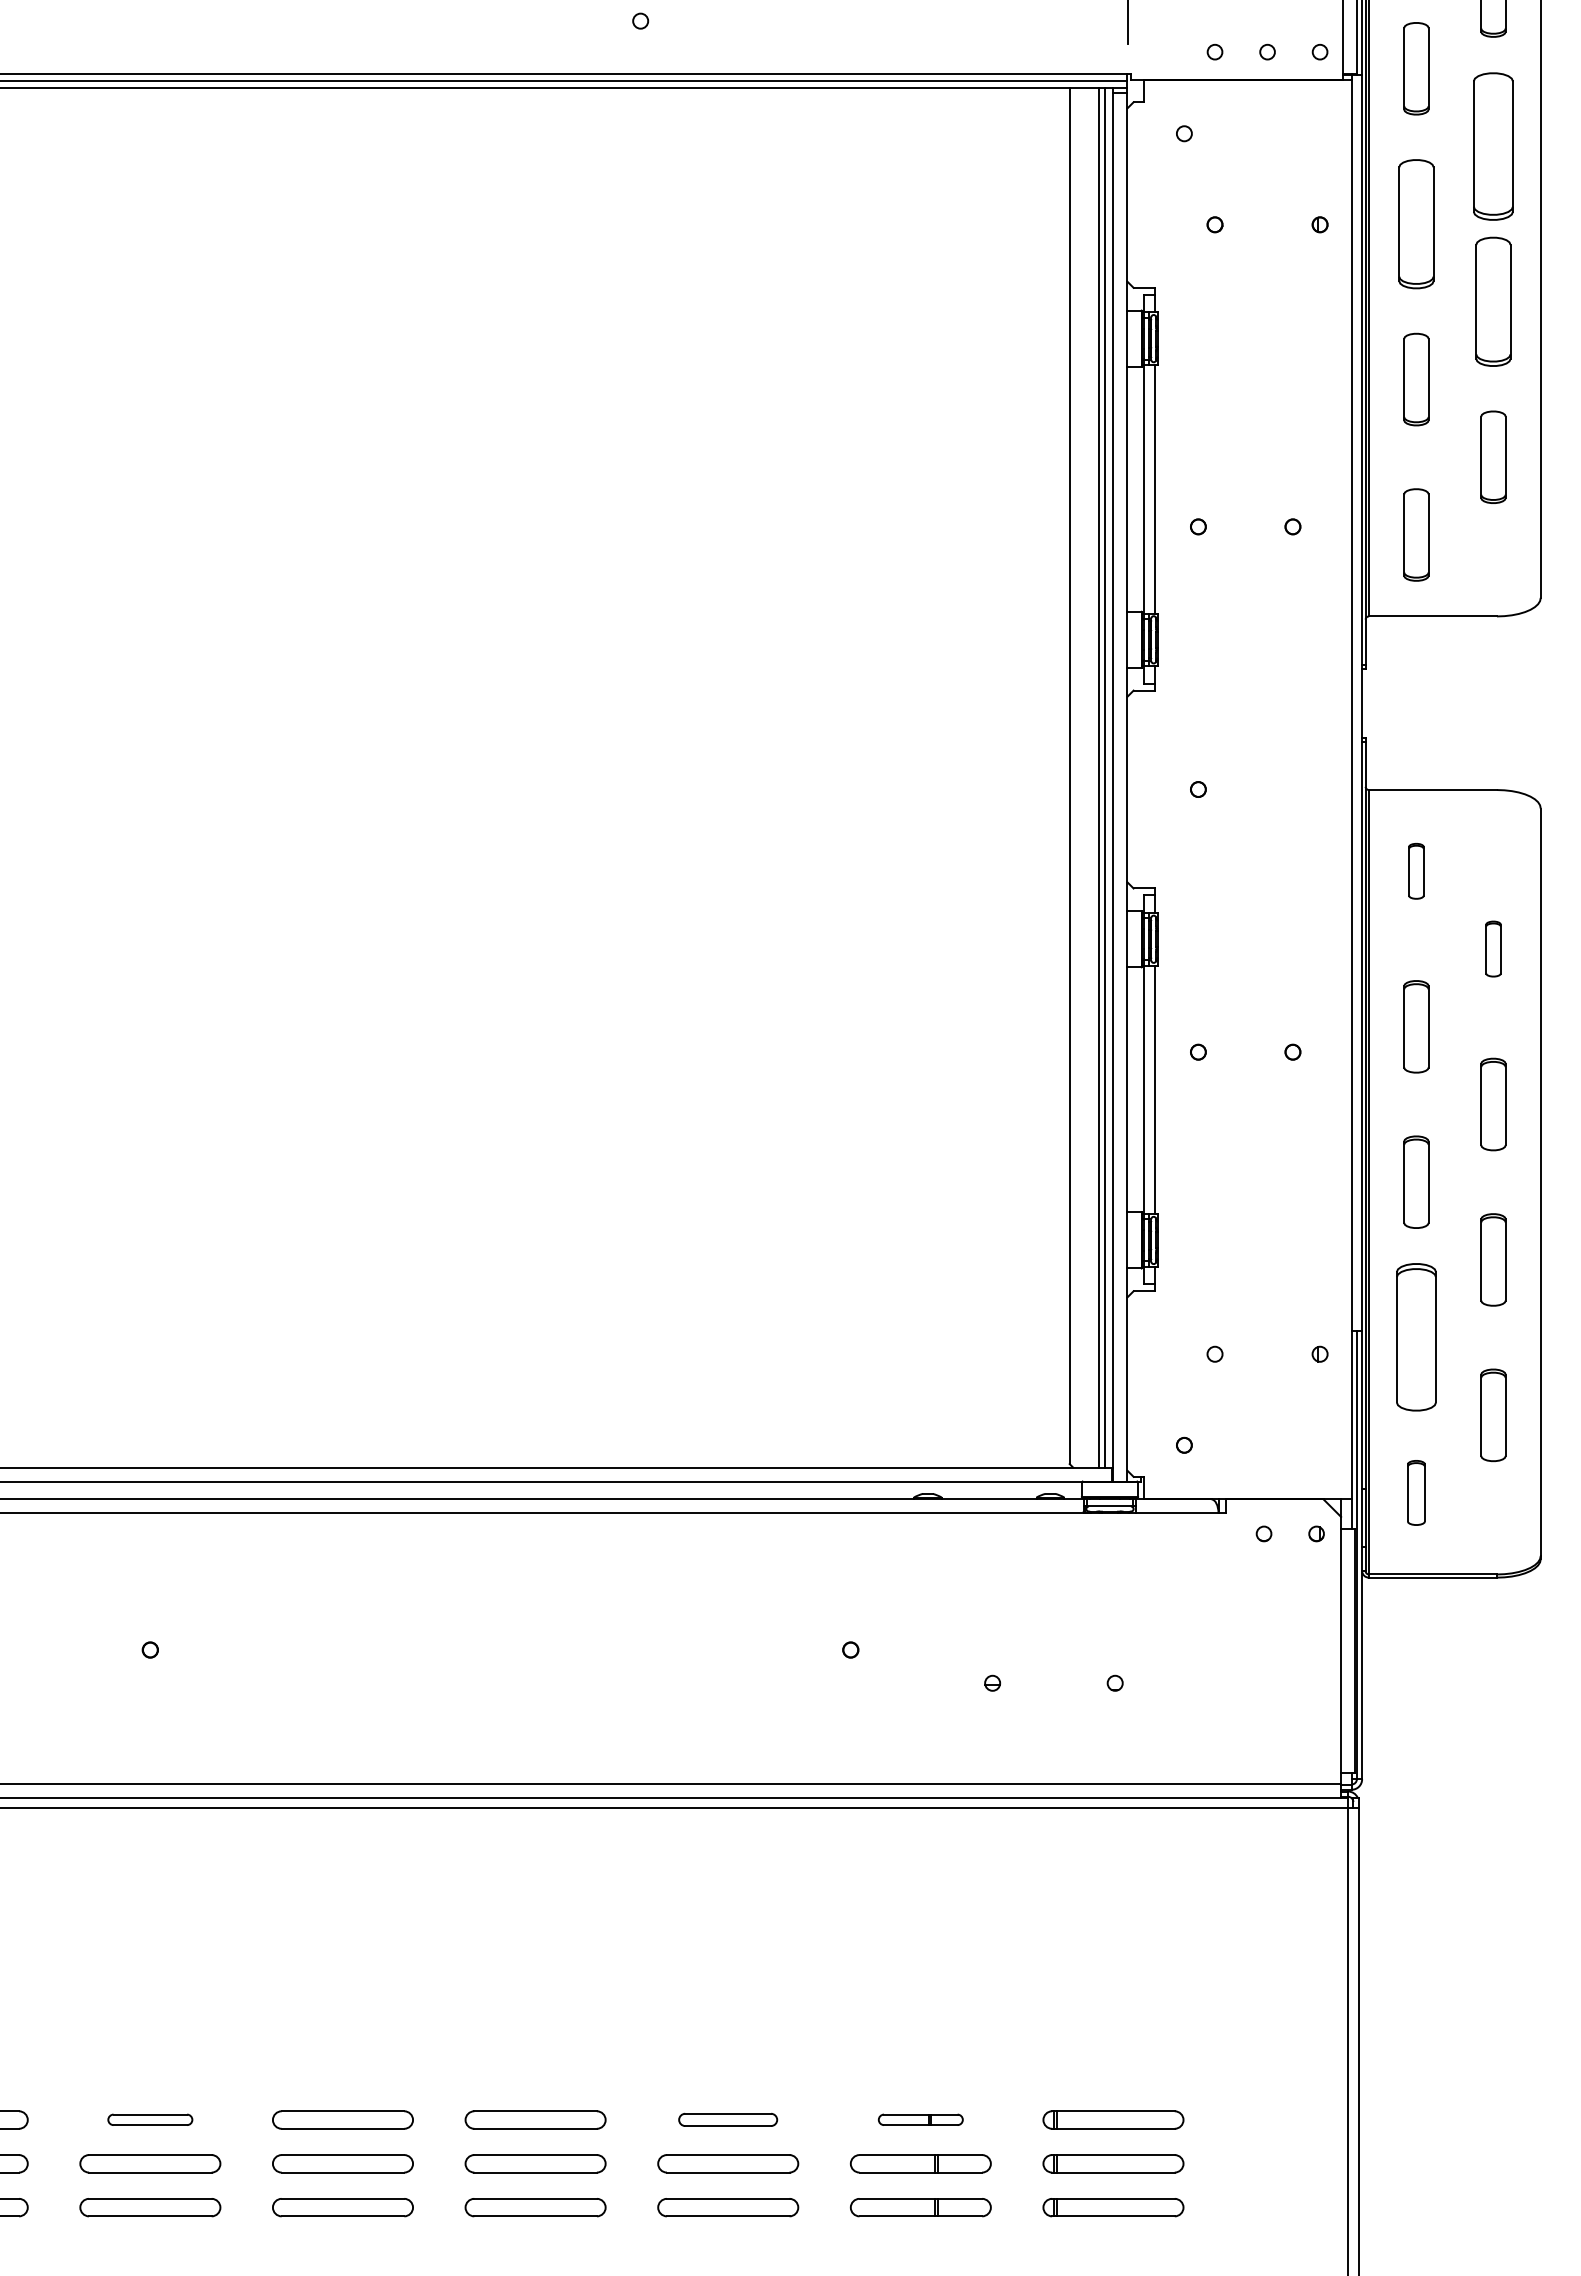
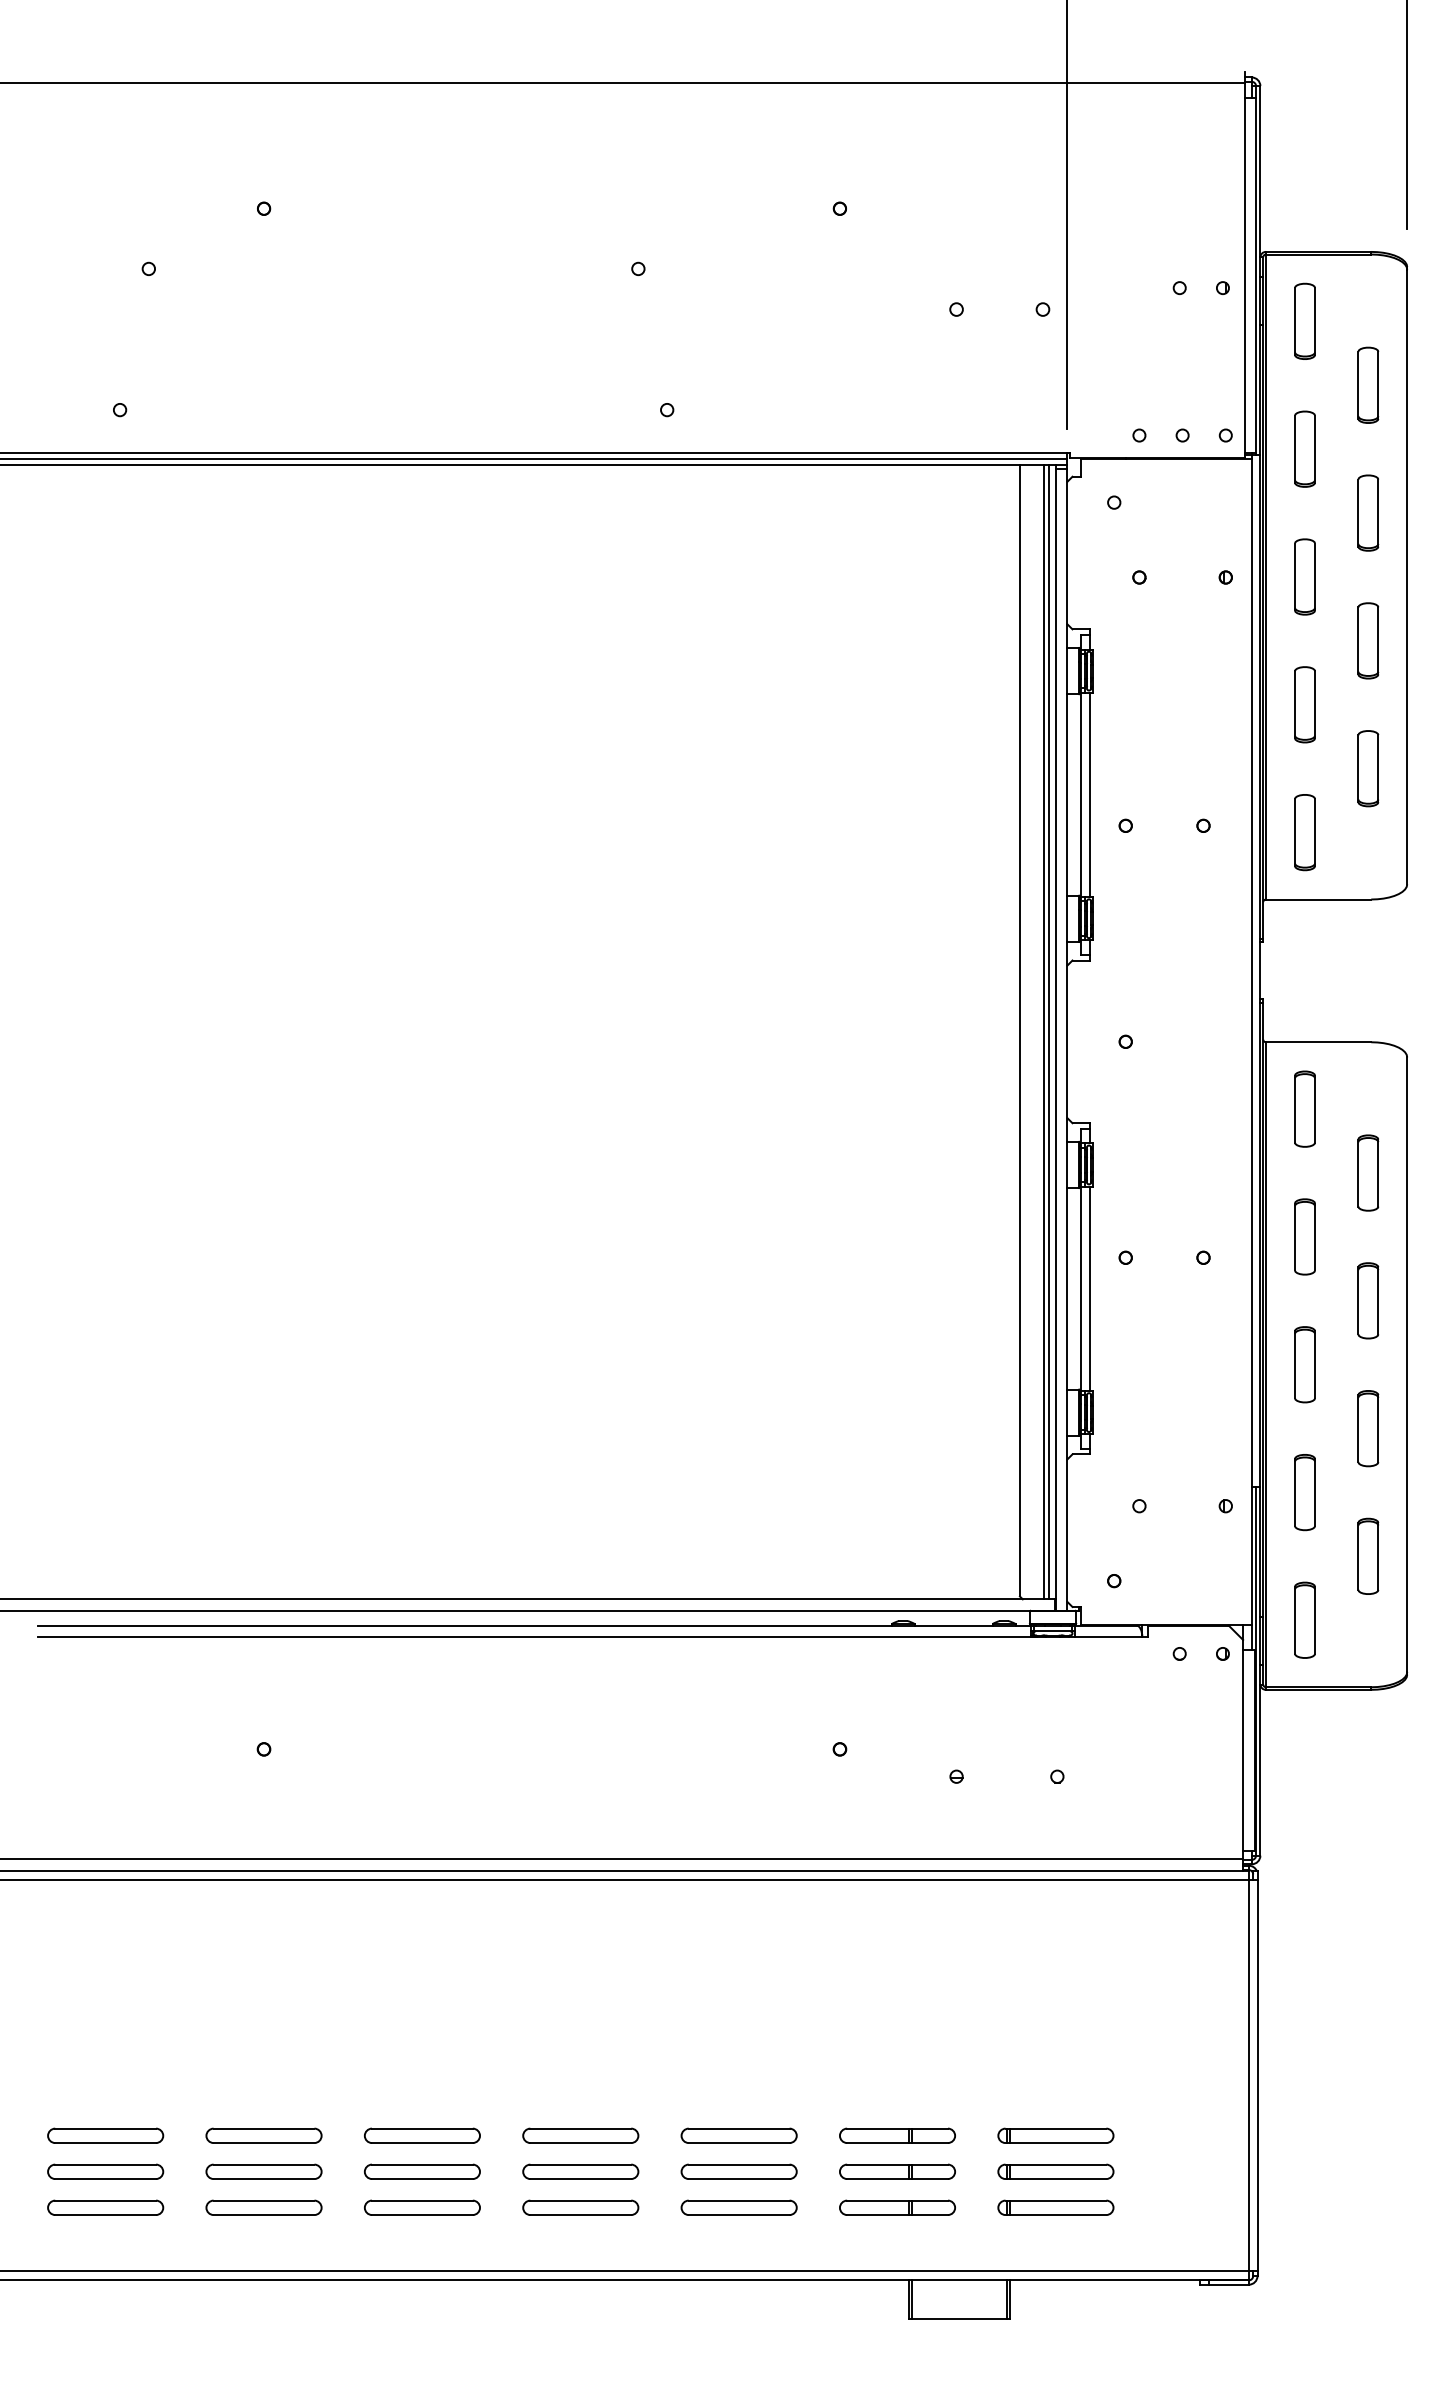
part: (1493, 145) -> (1368, 512), size x0.62
part: (1415, 223) -> (1304, 576), size x0.71
part: (1493, 301) -> (1368, 640), size x0.71
part: (1415, 870) -> (1304, 1108), size x1.67
part: (1493, 948) -> (1368, 1172), size x1.67
part: (1415, 1337) -> (1304, 1492), size x0.62
part: (1415, 1492) -> (1304, 1619), size x1.43
part: (149, 2119) -> (263, 2135), size x1.67
part: (727, 2119) -> (738, 2135), size x1.43
part: (920, 2119) -> (897, 2135), size x1.67

